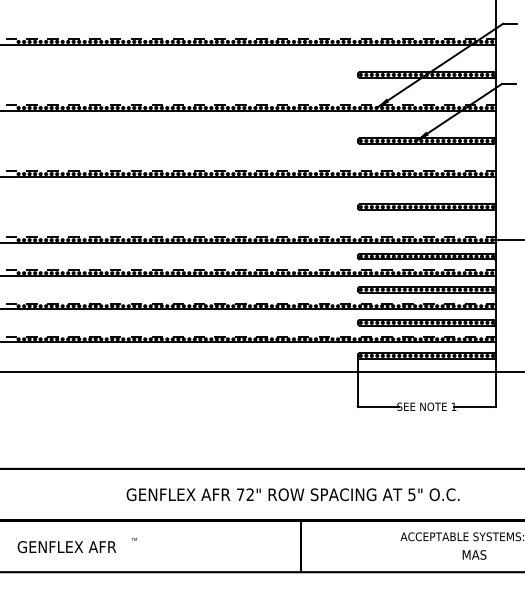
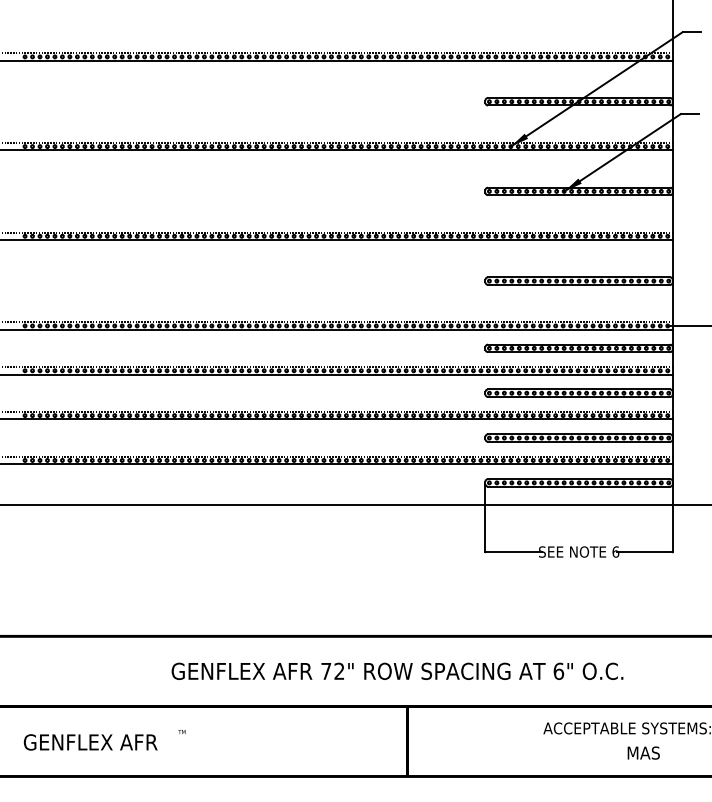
text: (453, 406) -> (615, 551), 1 -> 6
text: (411, 494) -> (558, 671), 5" -> 6"

